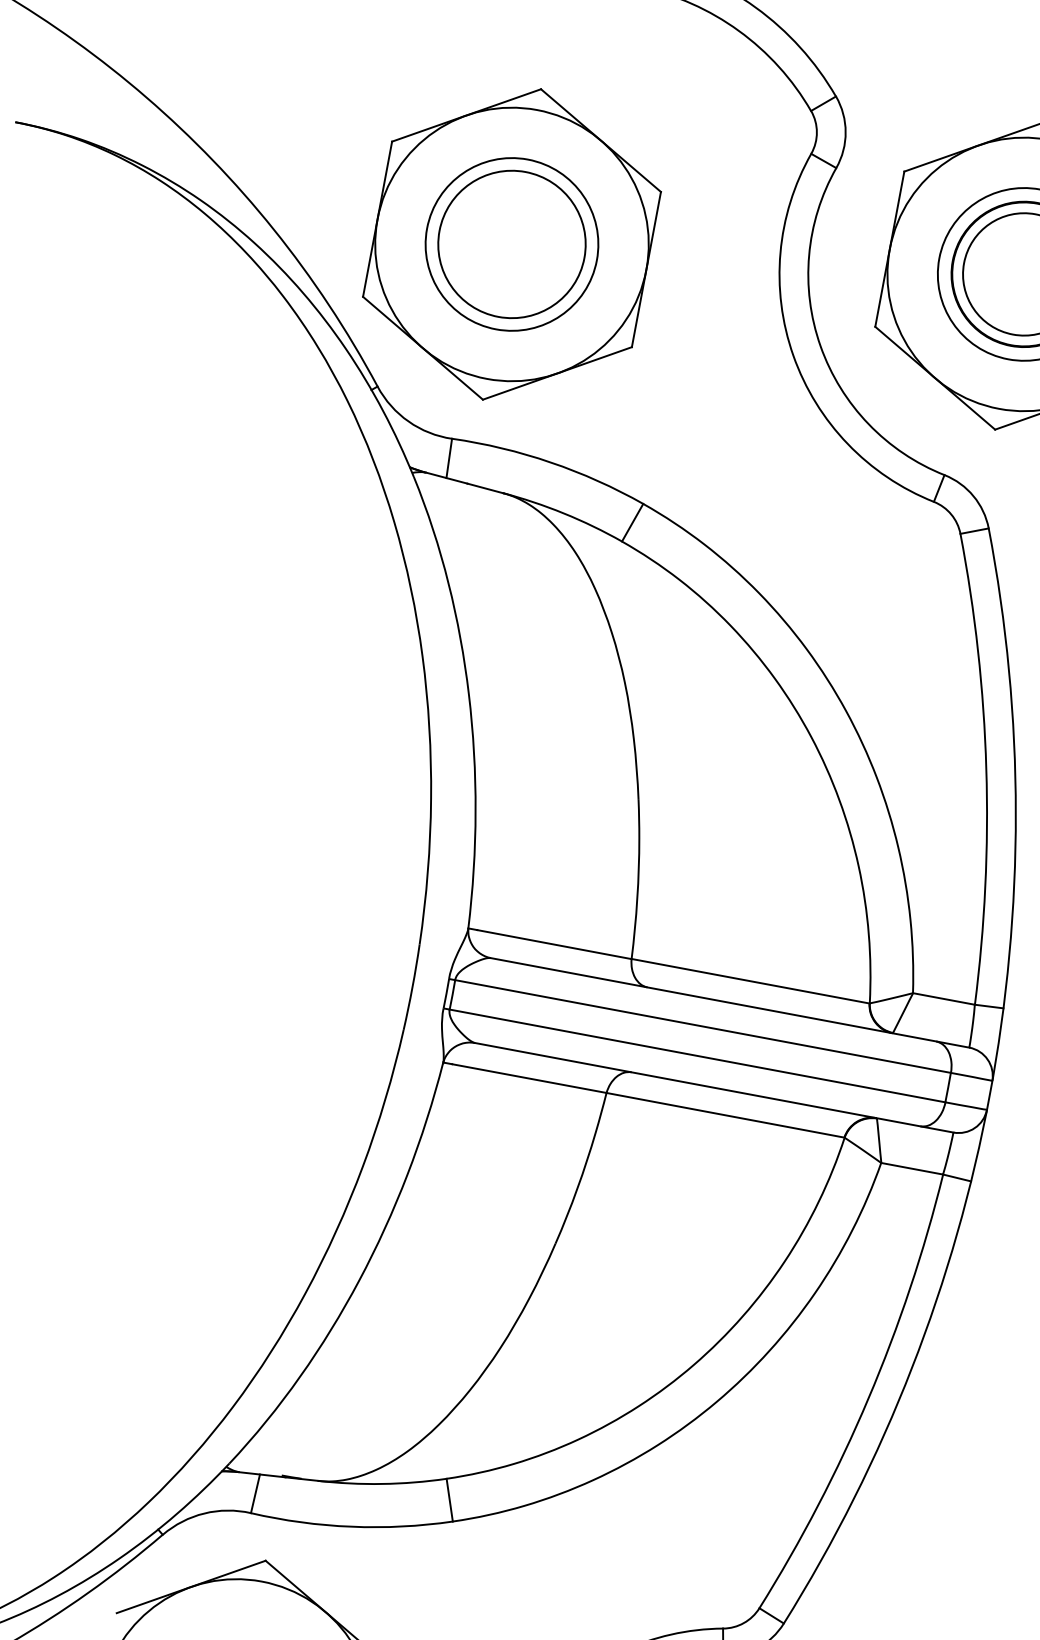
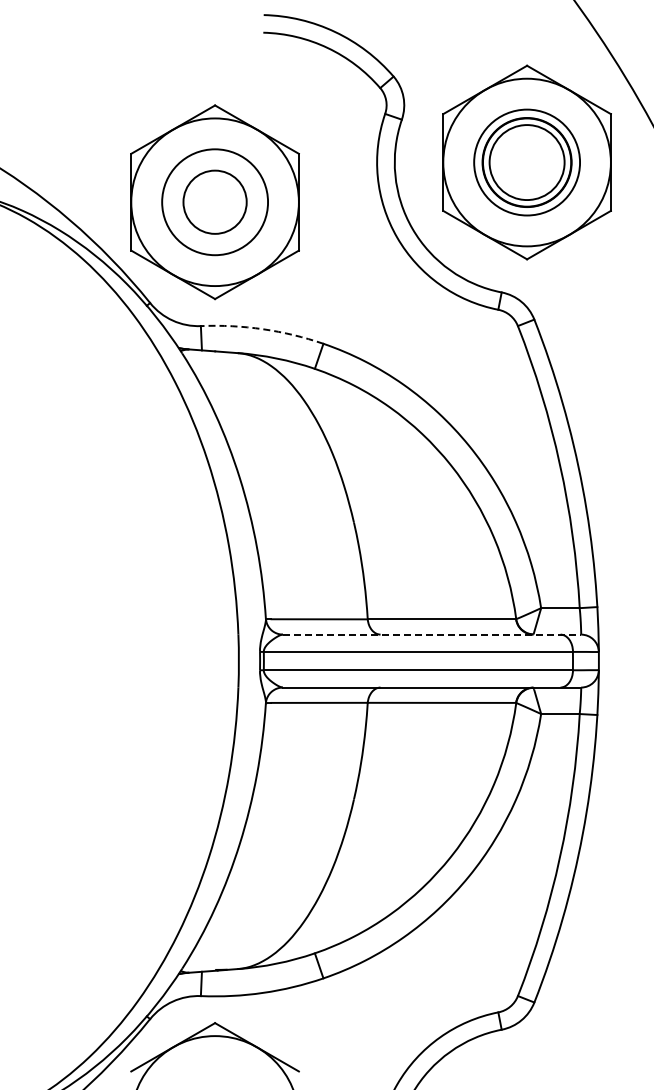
circle: (510, 244) -> (214, 202), size x0.7
arc: (551, 463) -> (263, 329), solid -> dashed
line: (730, 1002) -> (432, 634), solid -> dashed

